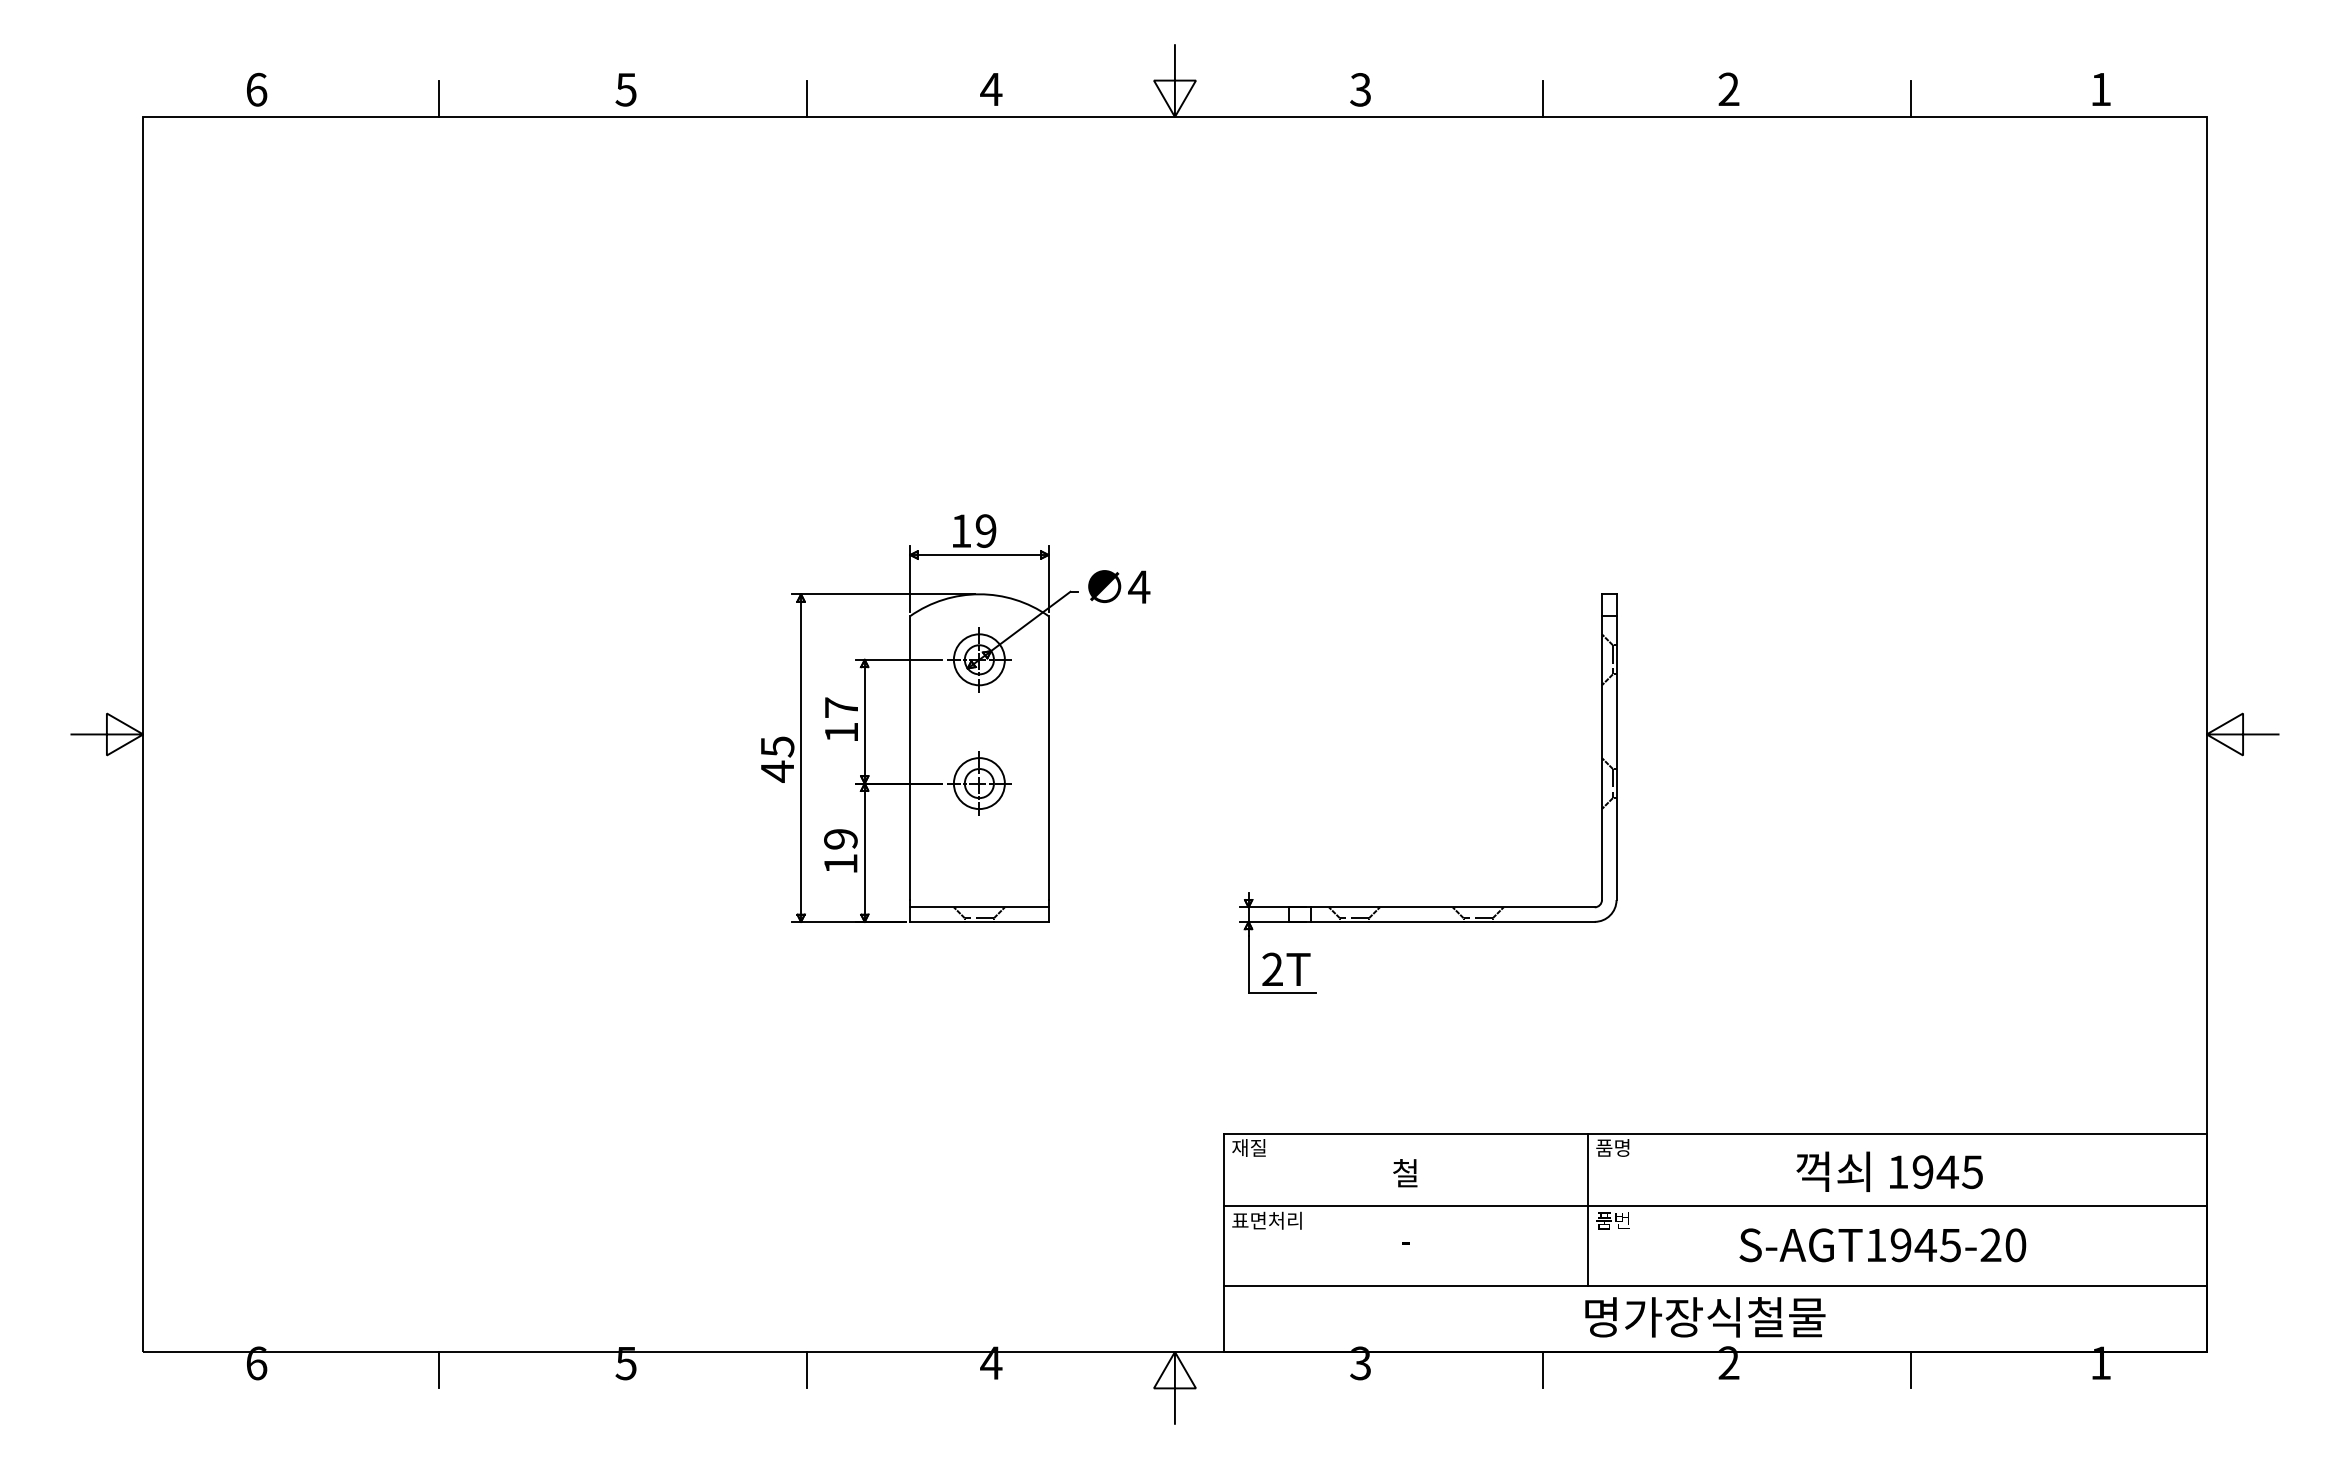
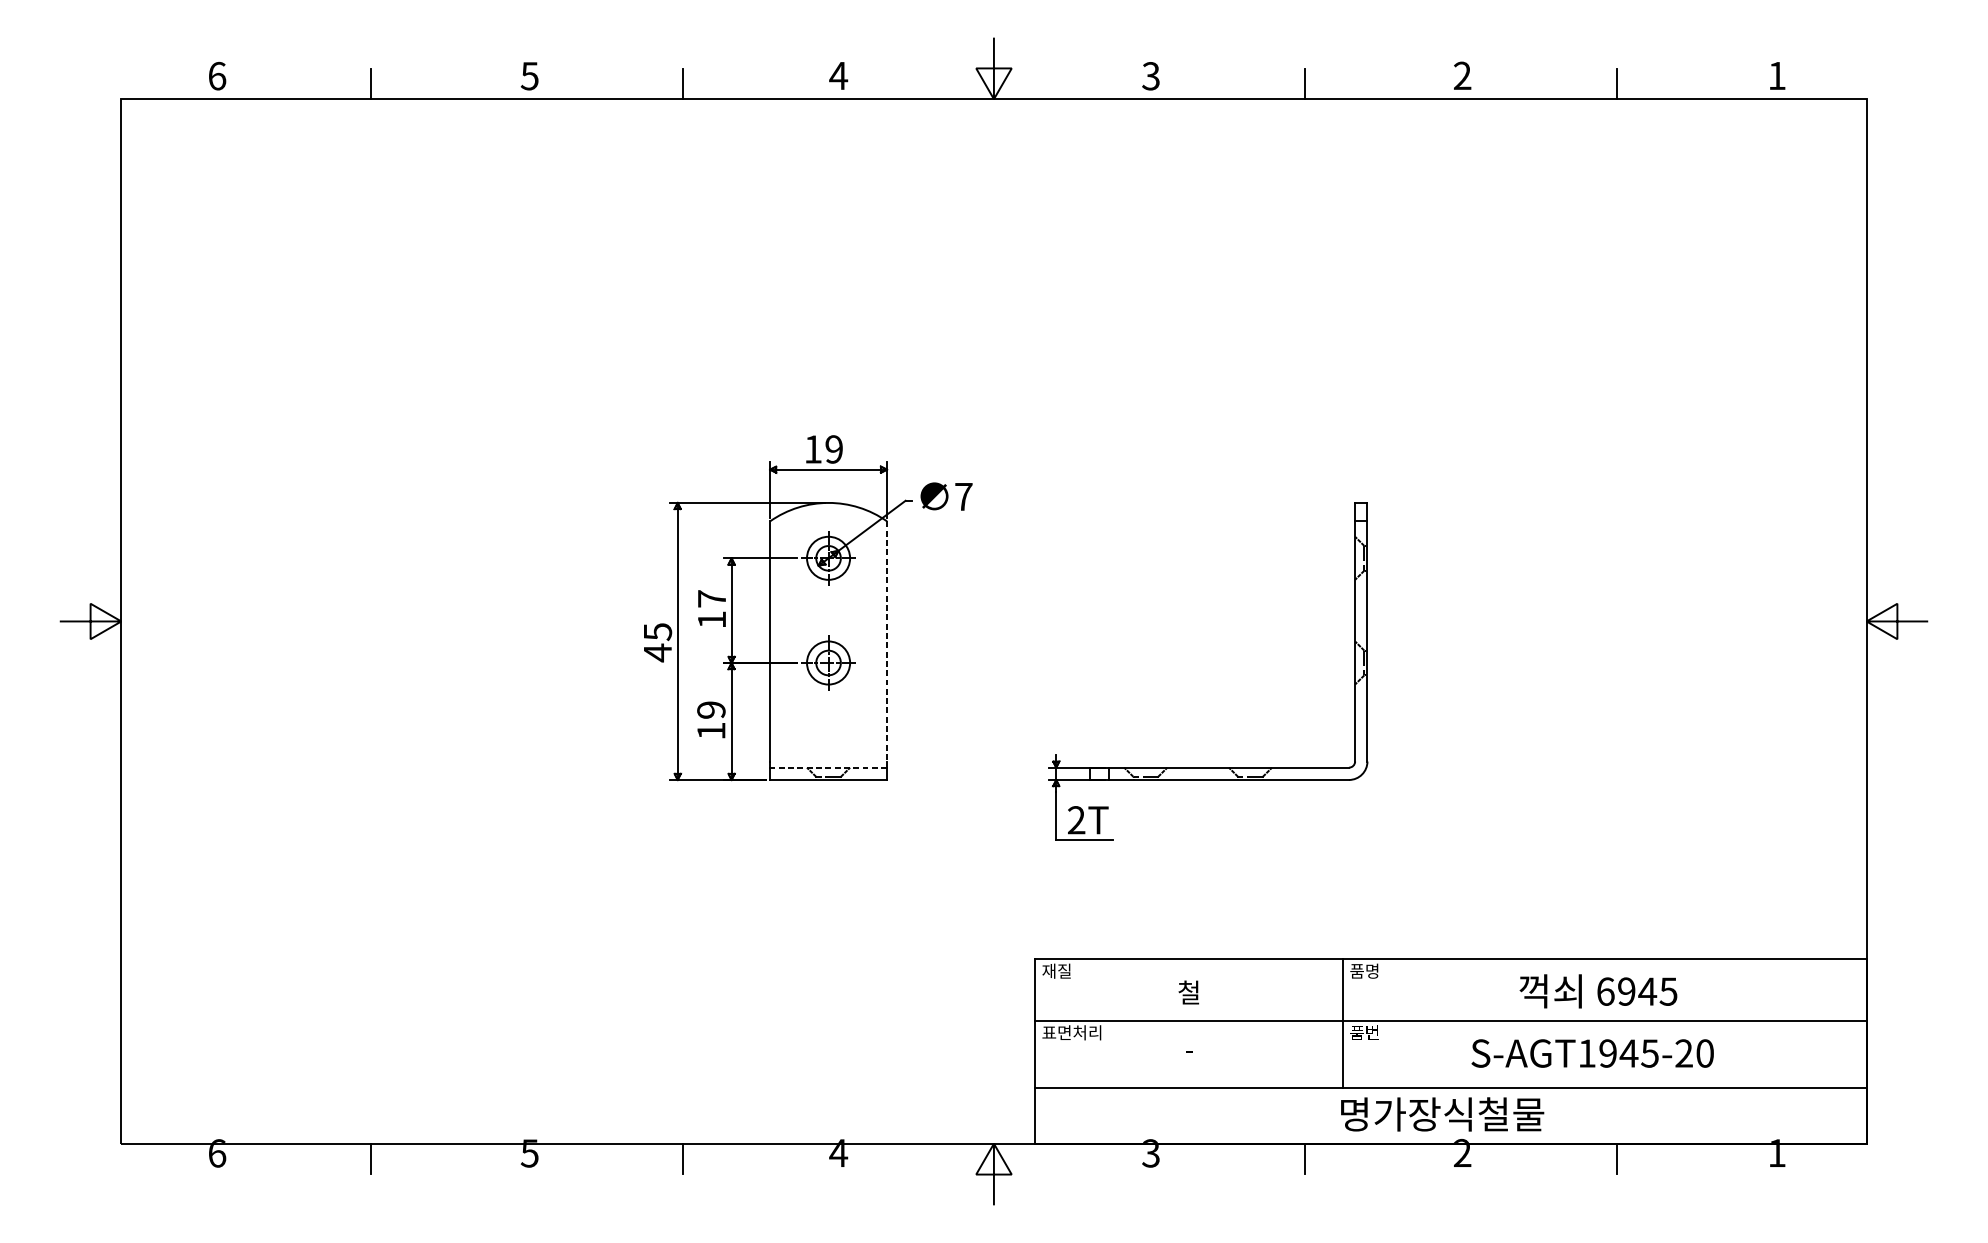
text: (1139, 586) -> (963, 496), 4 -> 7
line: (1048, 758) -> (887, 641), solid -> dashed
line: (978, 907) -> (827, 767), solid -> dashed
text: (1898, 1172) -> (1605, 991), 1945 -> 6945

